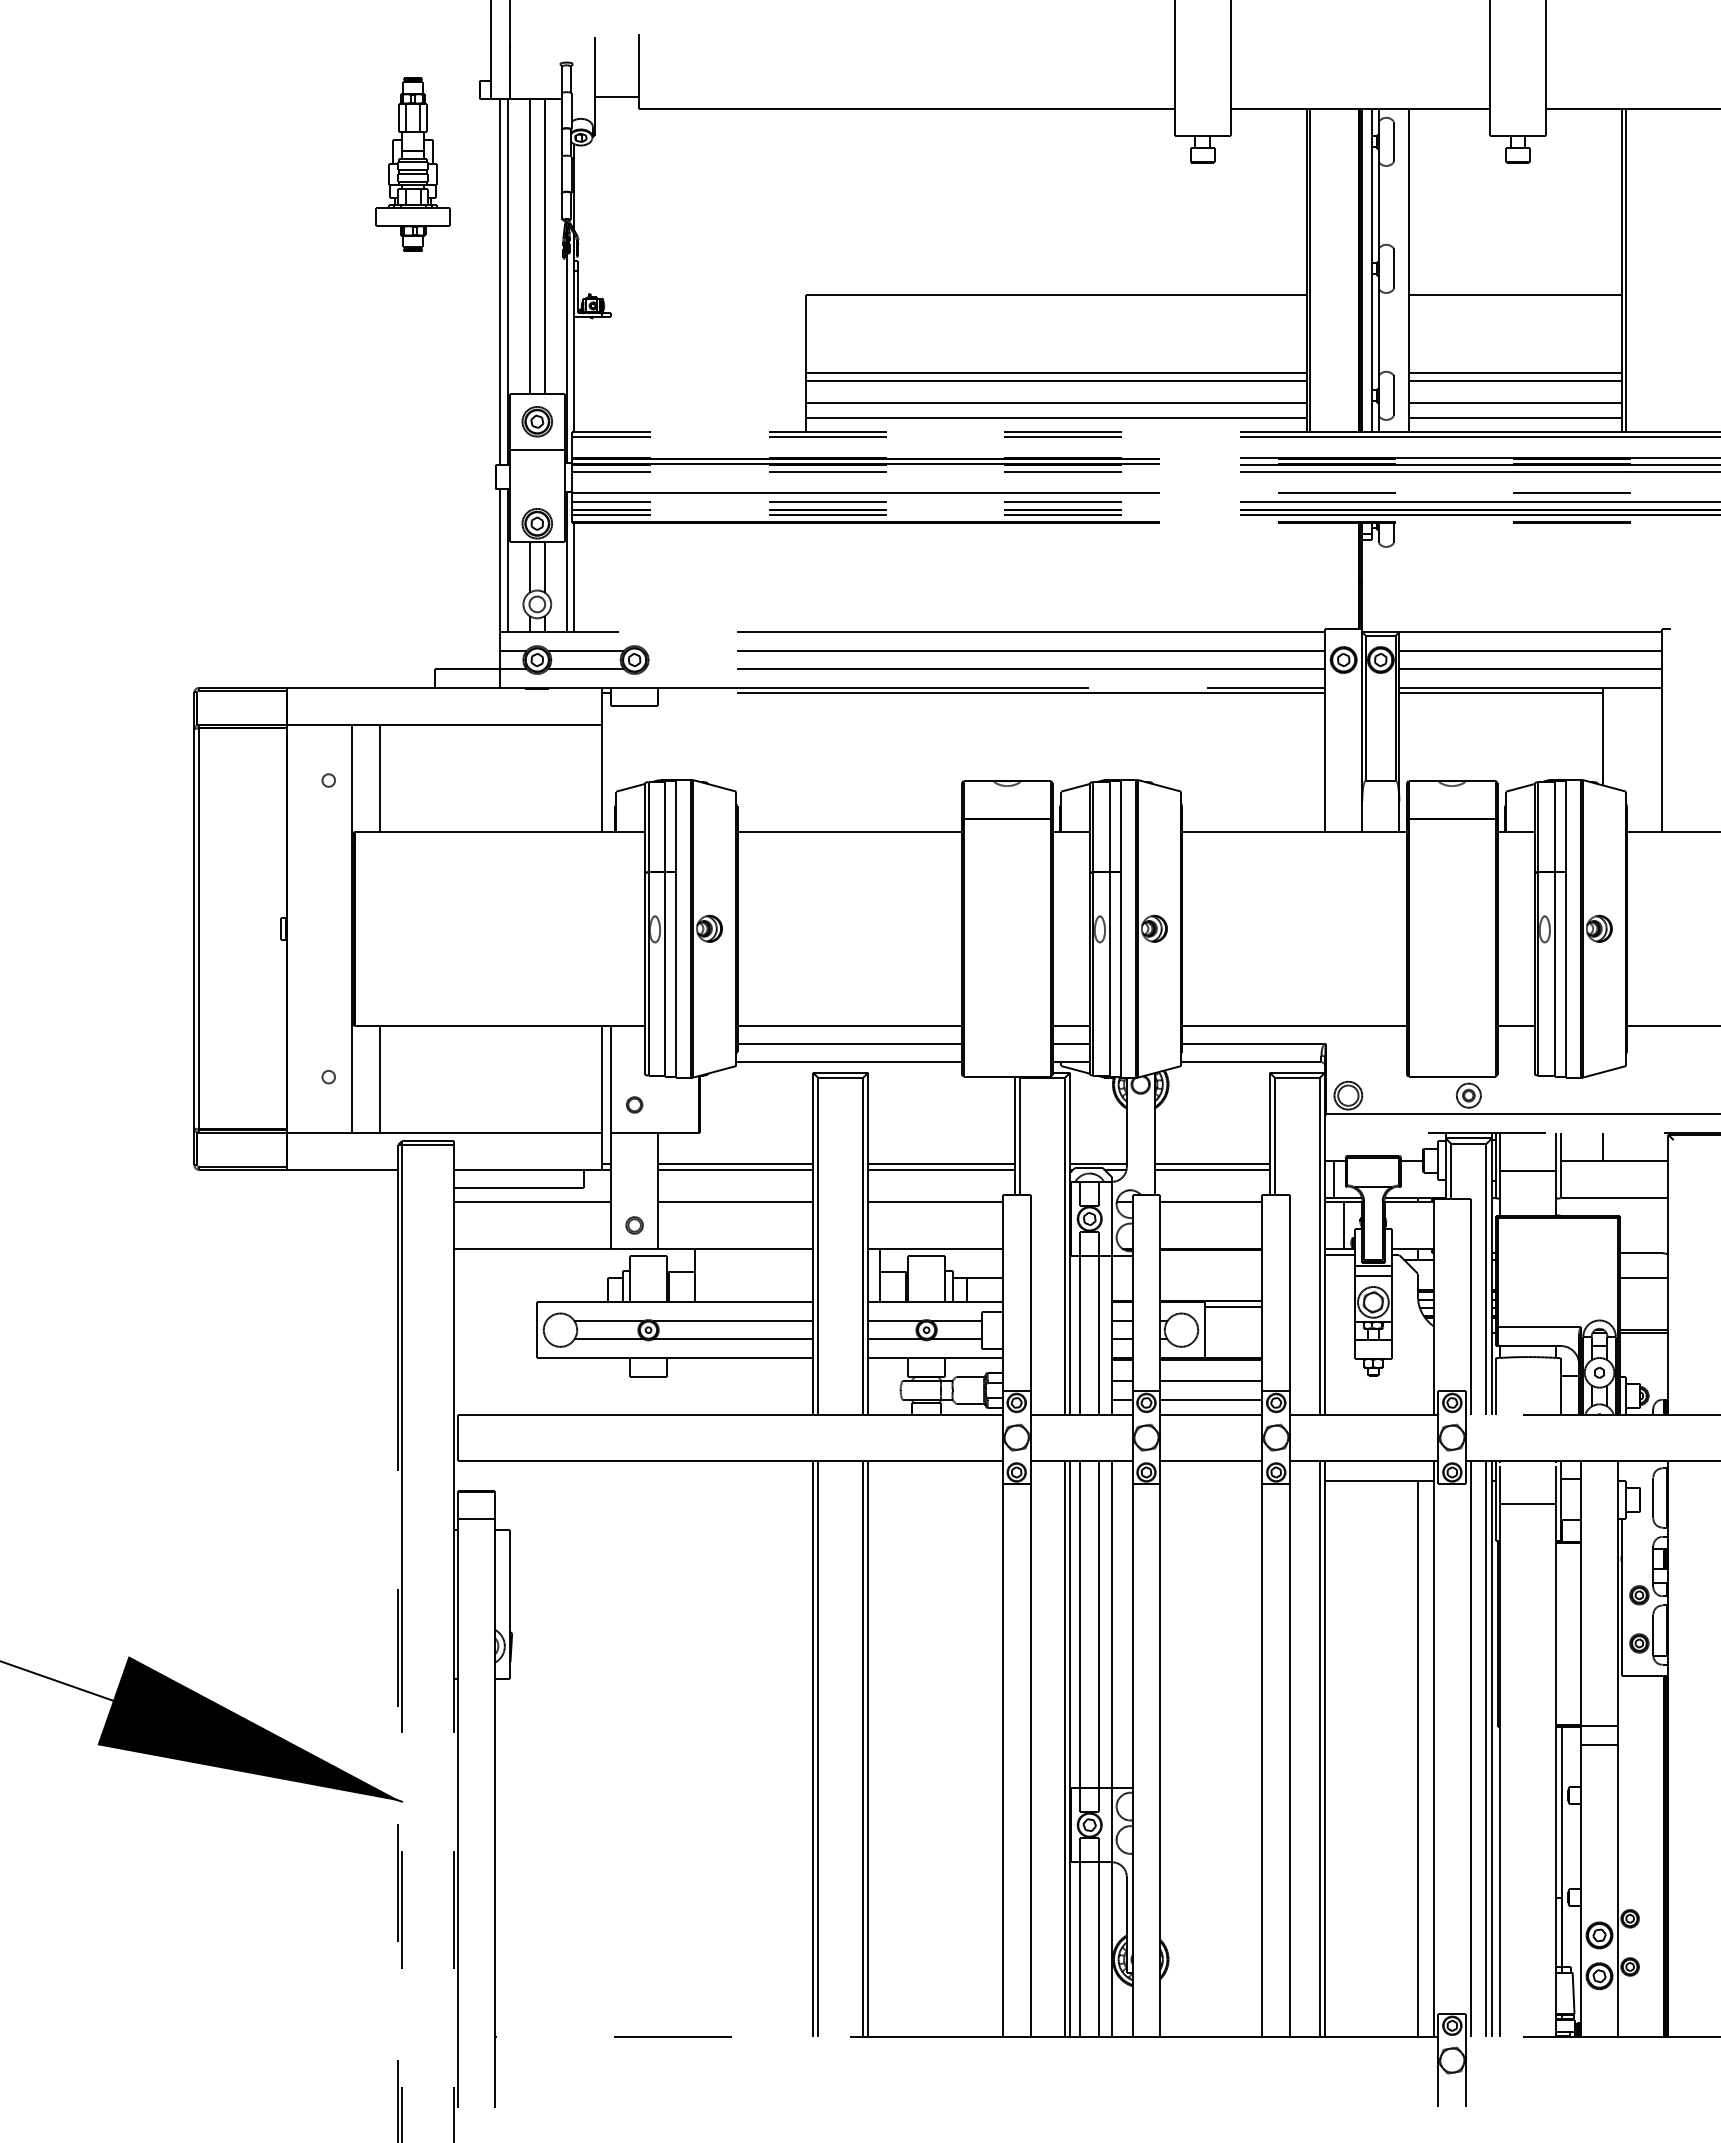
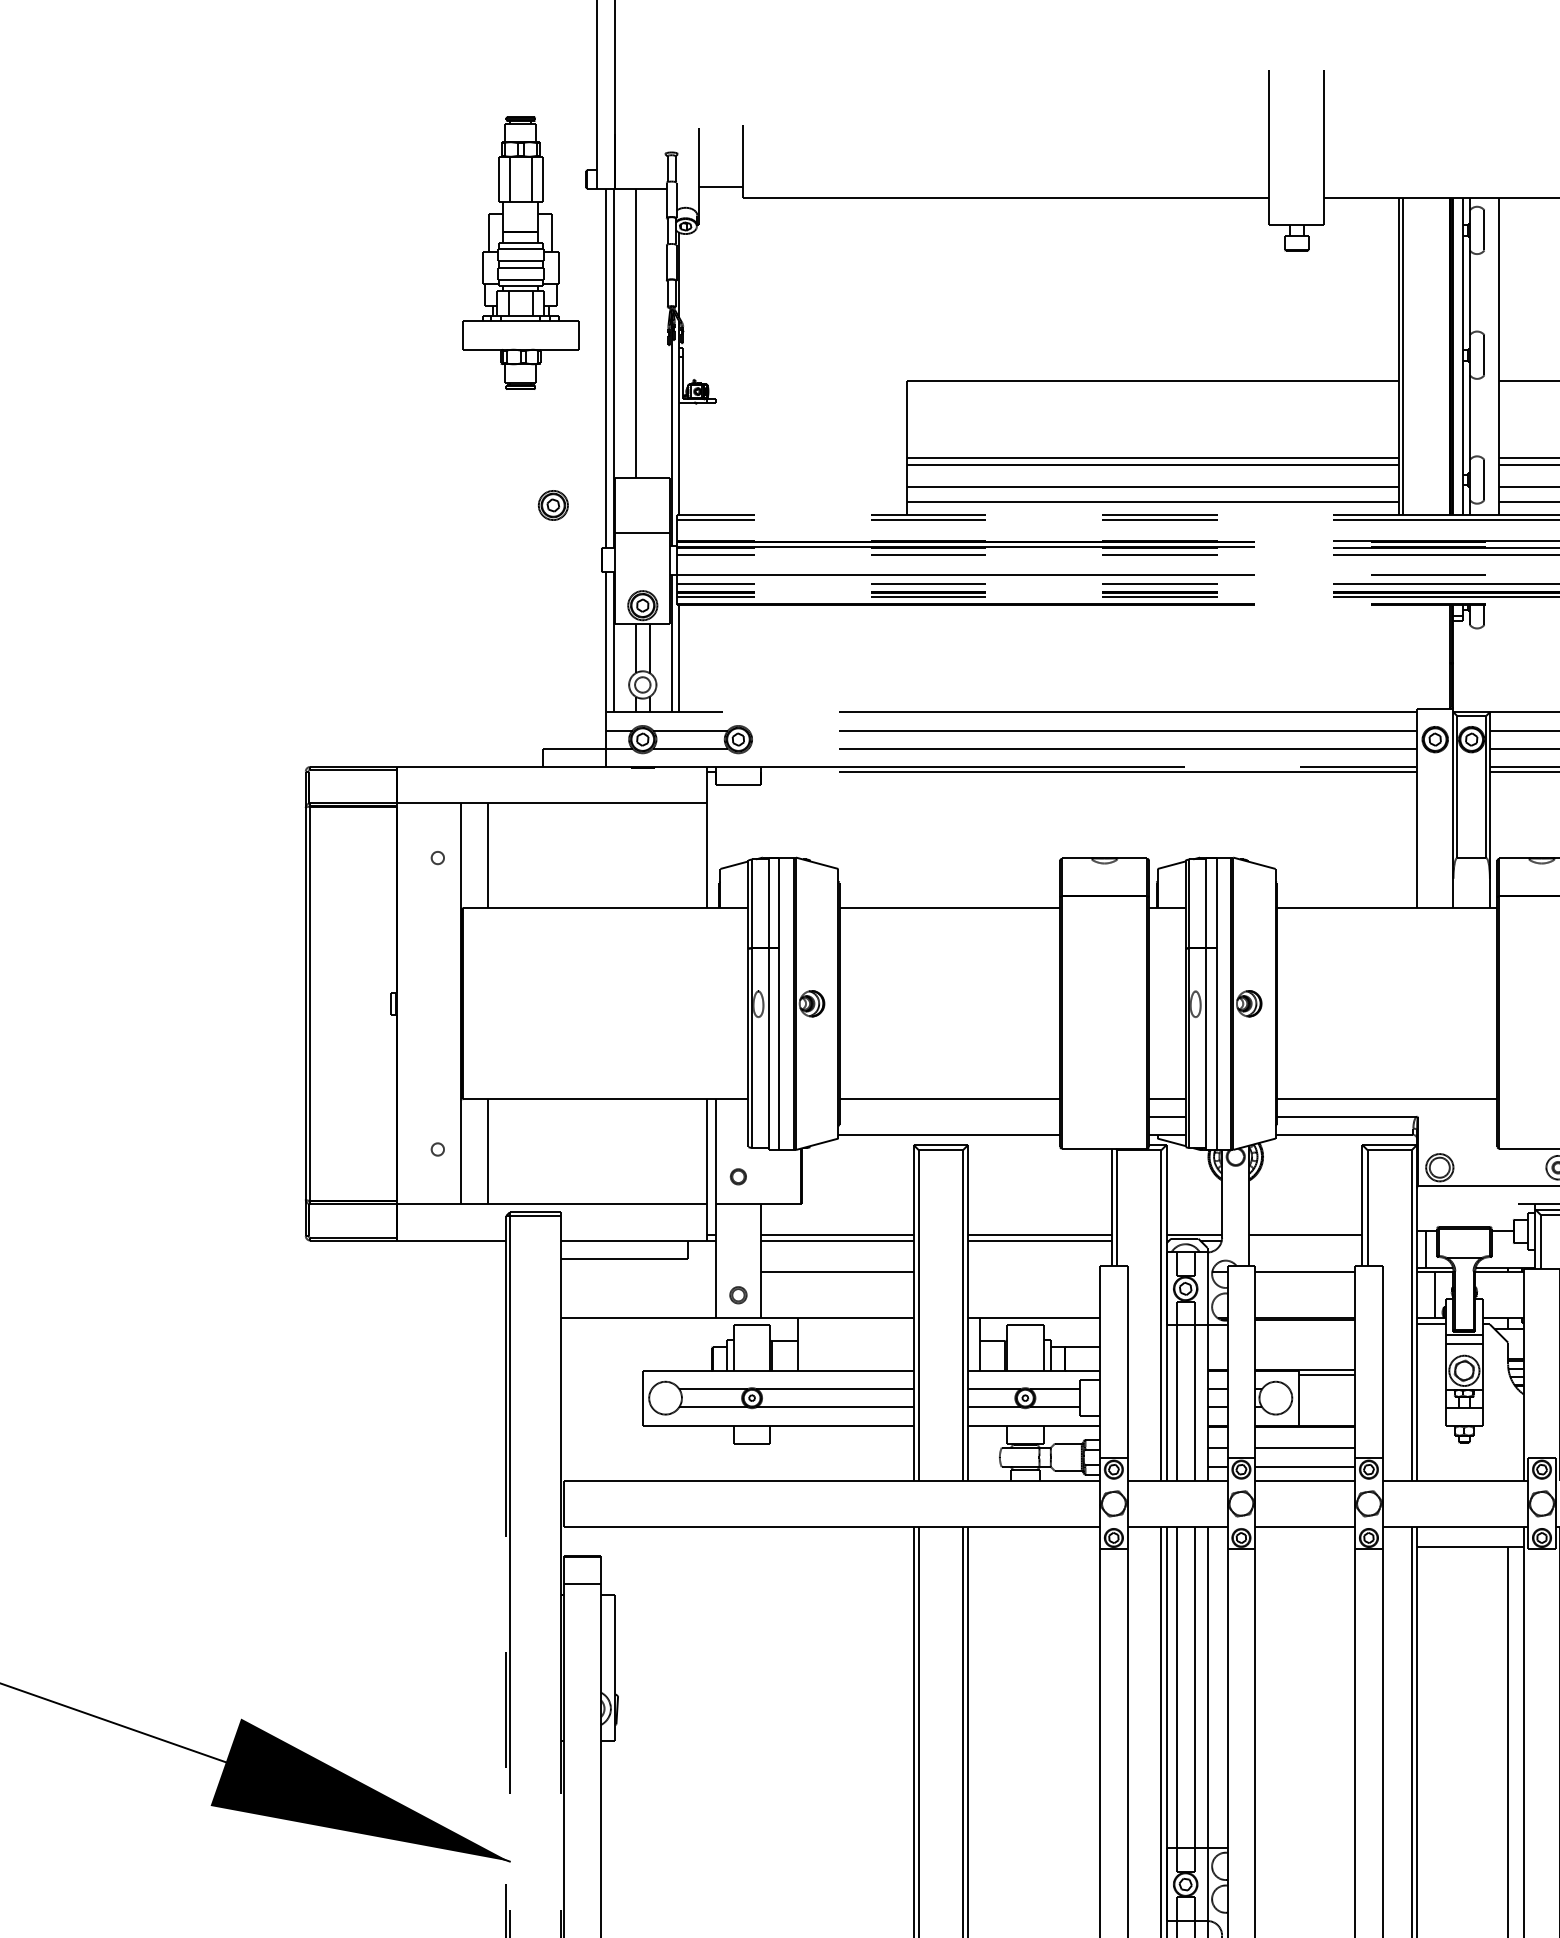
part: (412, 164) -> (520, 252), size x1.6
line: (544, 246) -> (649, 333), removed
part: (536, 421) -> (552, 505), moved
line: (849, 1043) -> (949, 1116), removed
line: (1211, 1169) -> (1305, 1240), removed
line: (532, 1202) -> (638, 1272), removed
line: (935, 1202) -> (1034, 1272), removed

